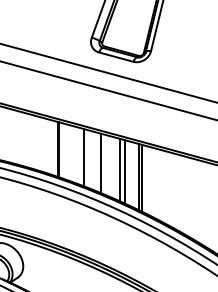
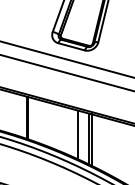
line: (83, 157) -> (46, 123), removed
line: (101, 163) -> (60, 128), removed
line: (120, 169) -> (74, 133), removed

